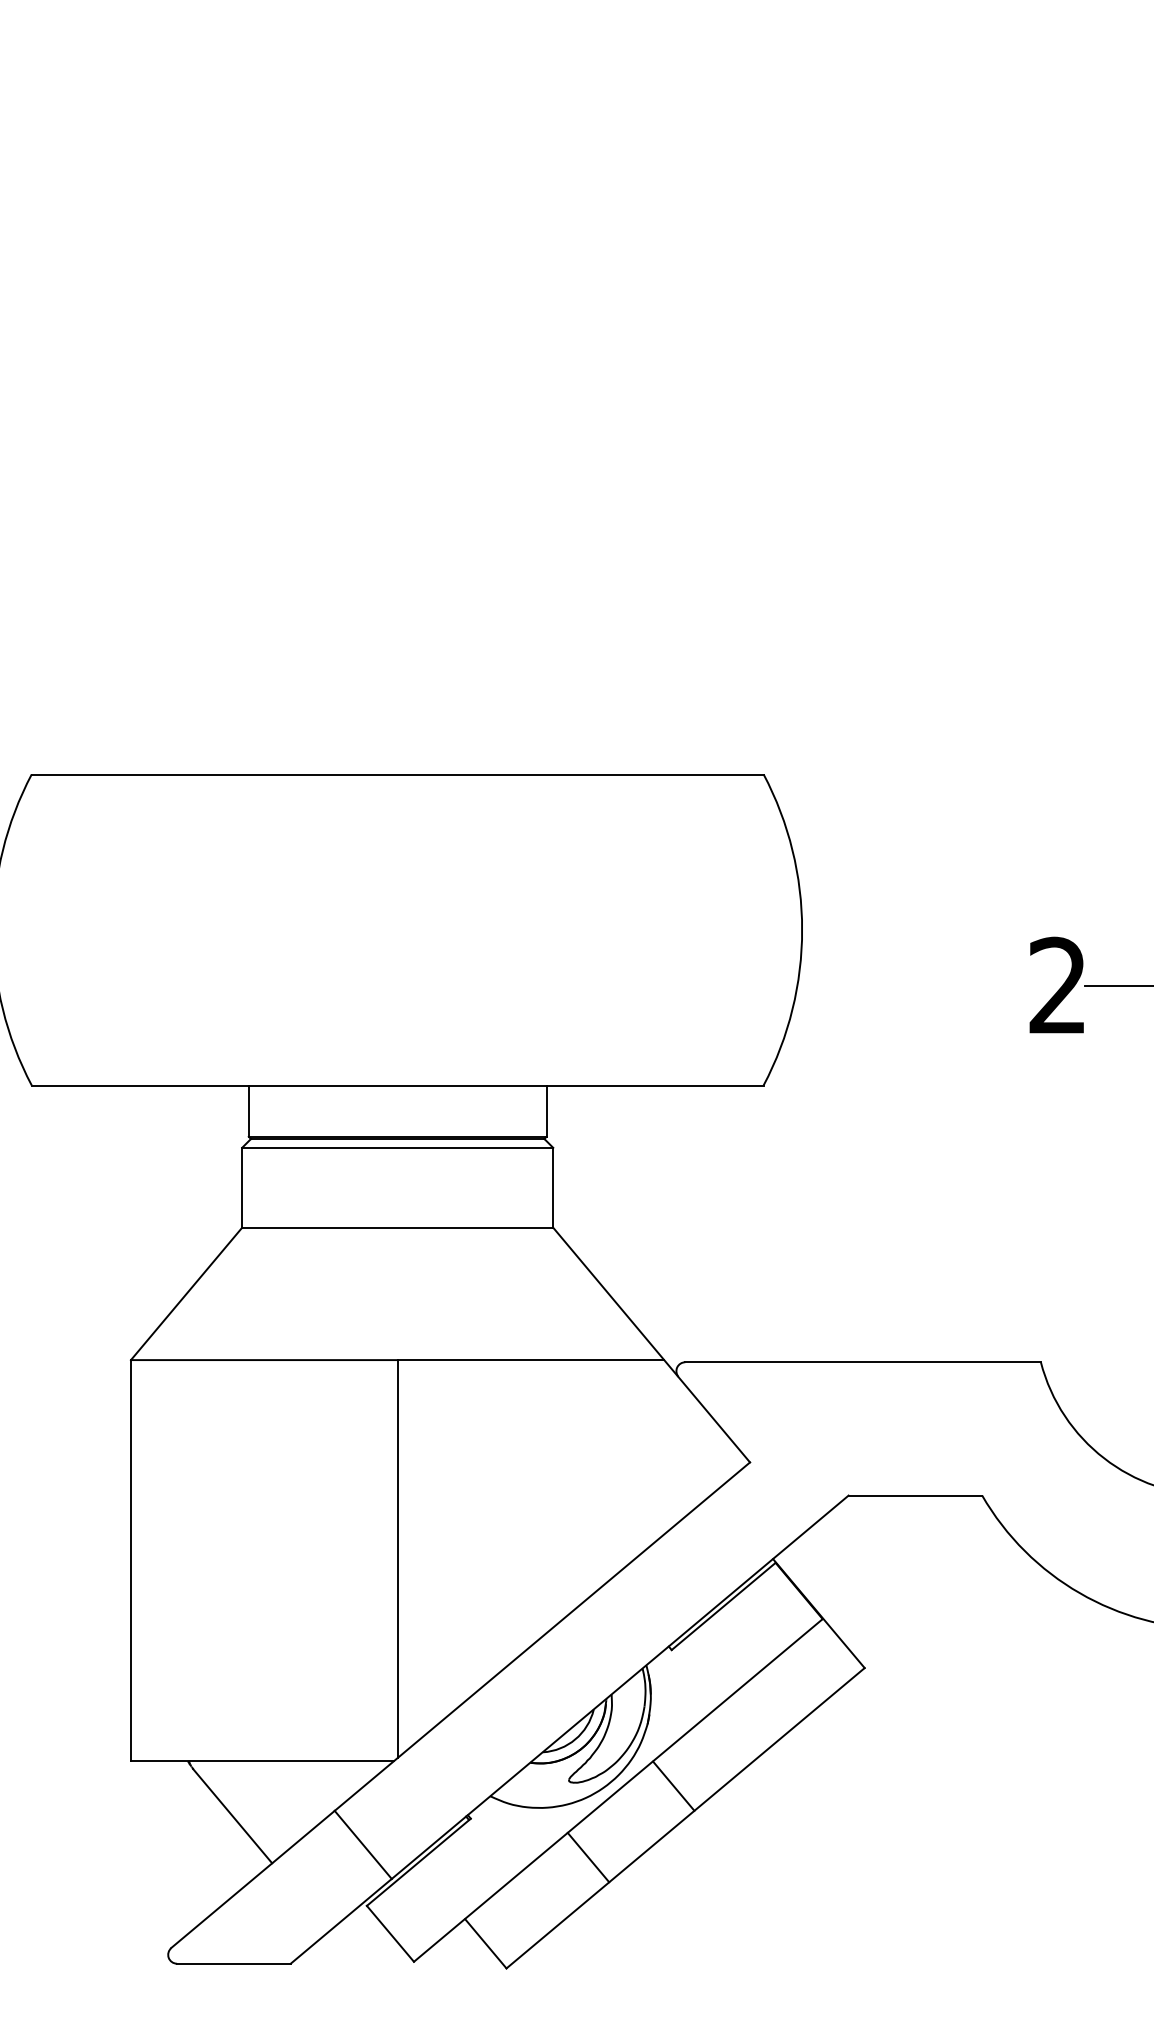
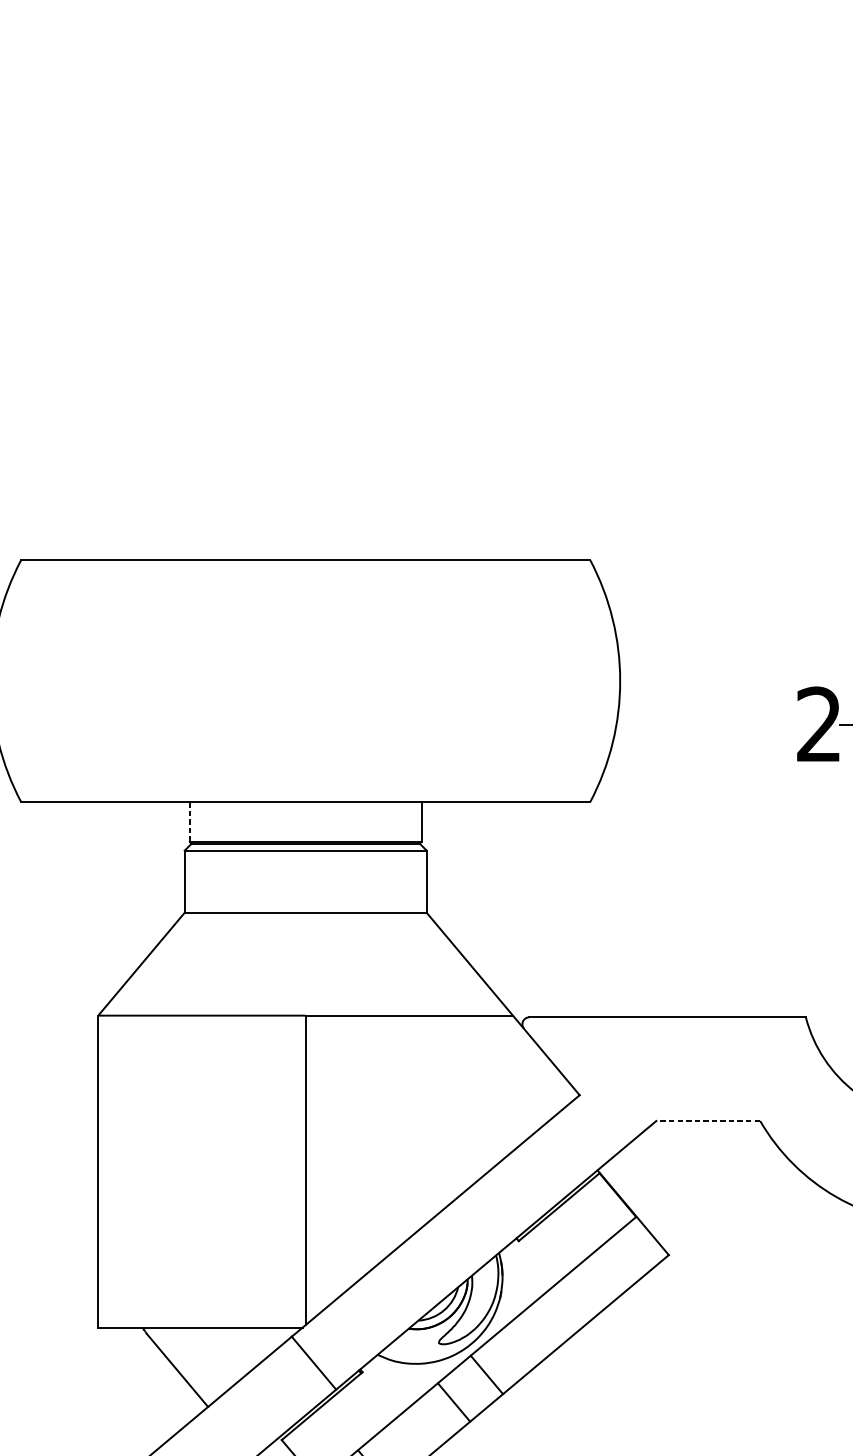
line: (248, 1111) -> (189, 822), solid -> dashed
line: (915, 1495) -> (708, 1120), solid -> dashed
line: (673, 1785) -> (486, 1374), moved
line: (362, 1844) -> (313, 1362), moved

